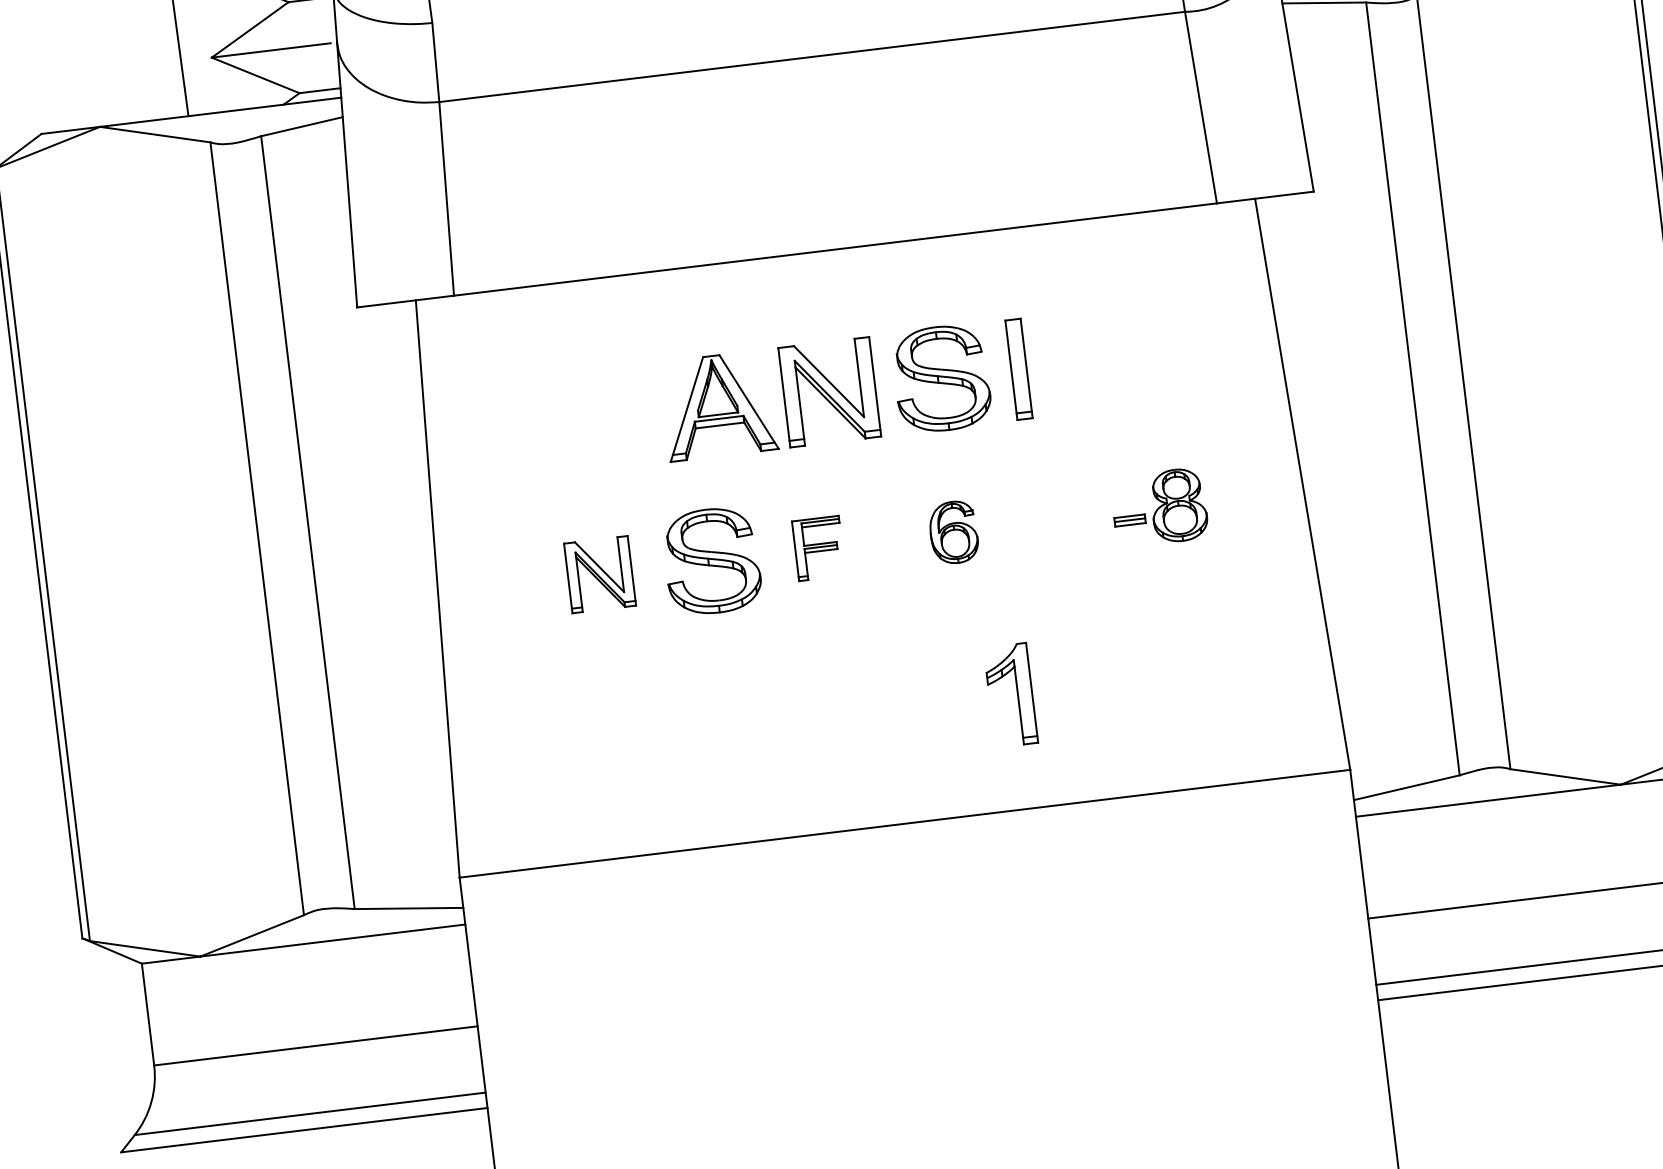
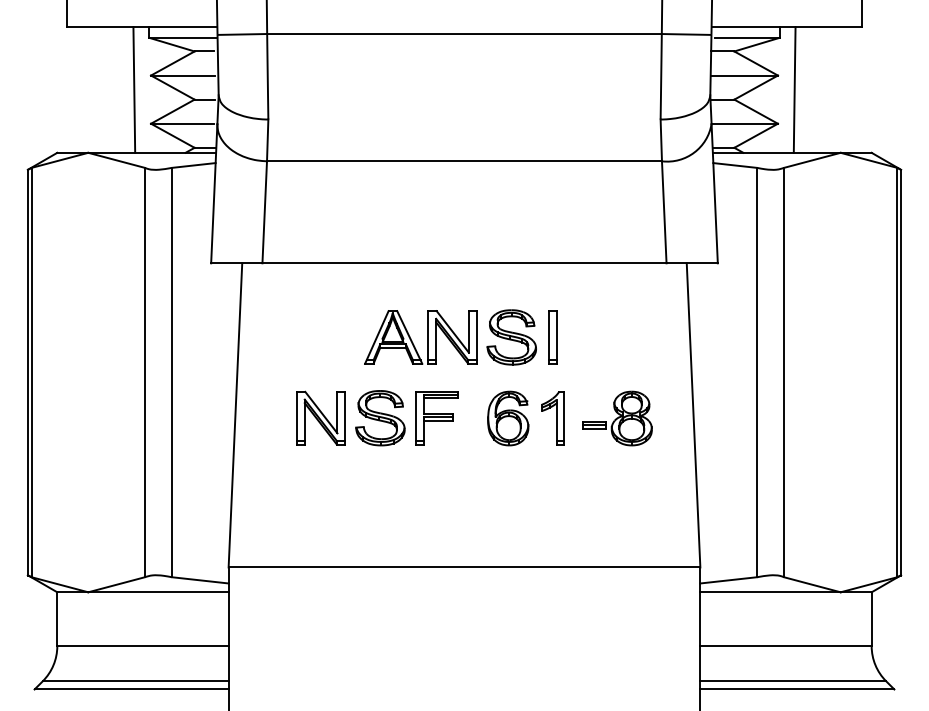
part: (1159, 507) -> (617, 418), size x1.43
part: (954, 532) -> (508, 418), size x1.67
part: (818, 548) -> (436, 418), size x1.67
part: (598, 573) -> (320, 417), size x1.43
part: (1010, 696) -> (552, 418), moved

